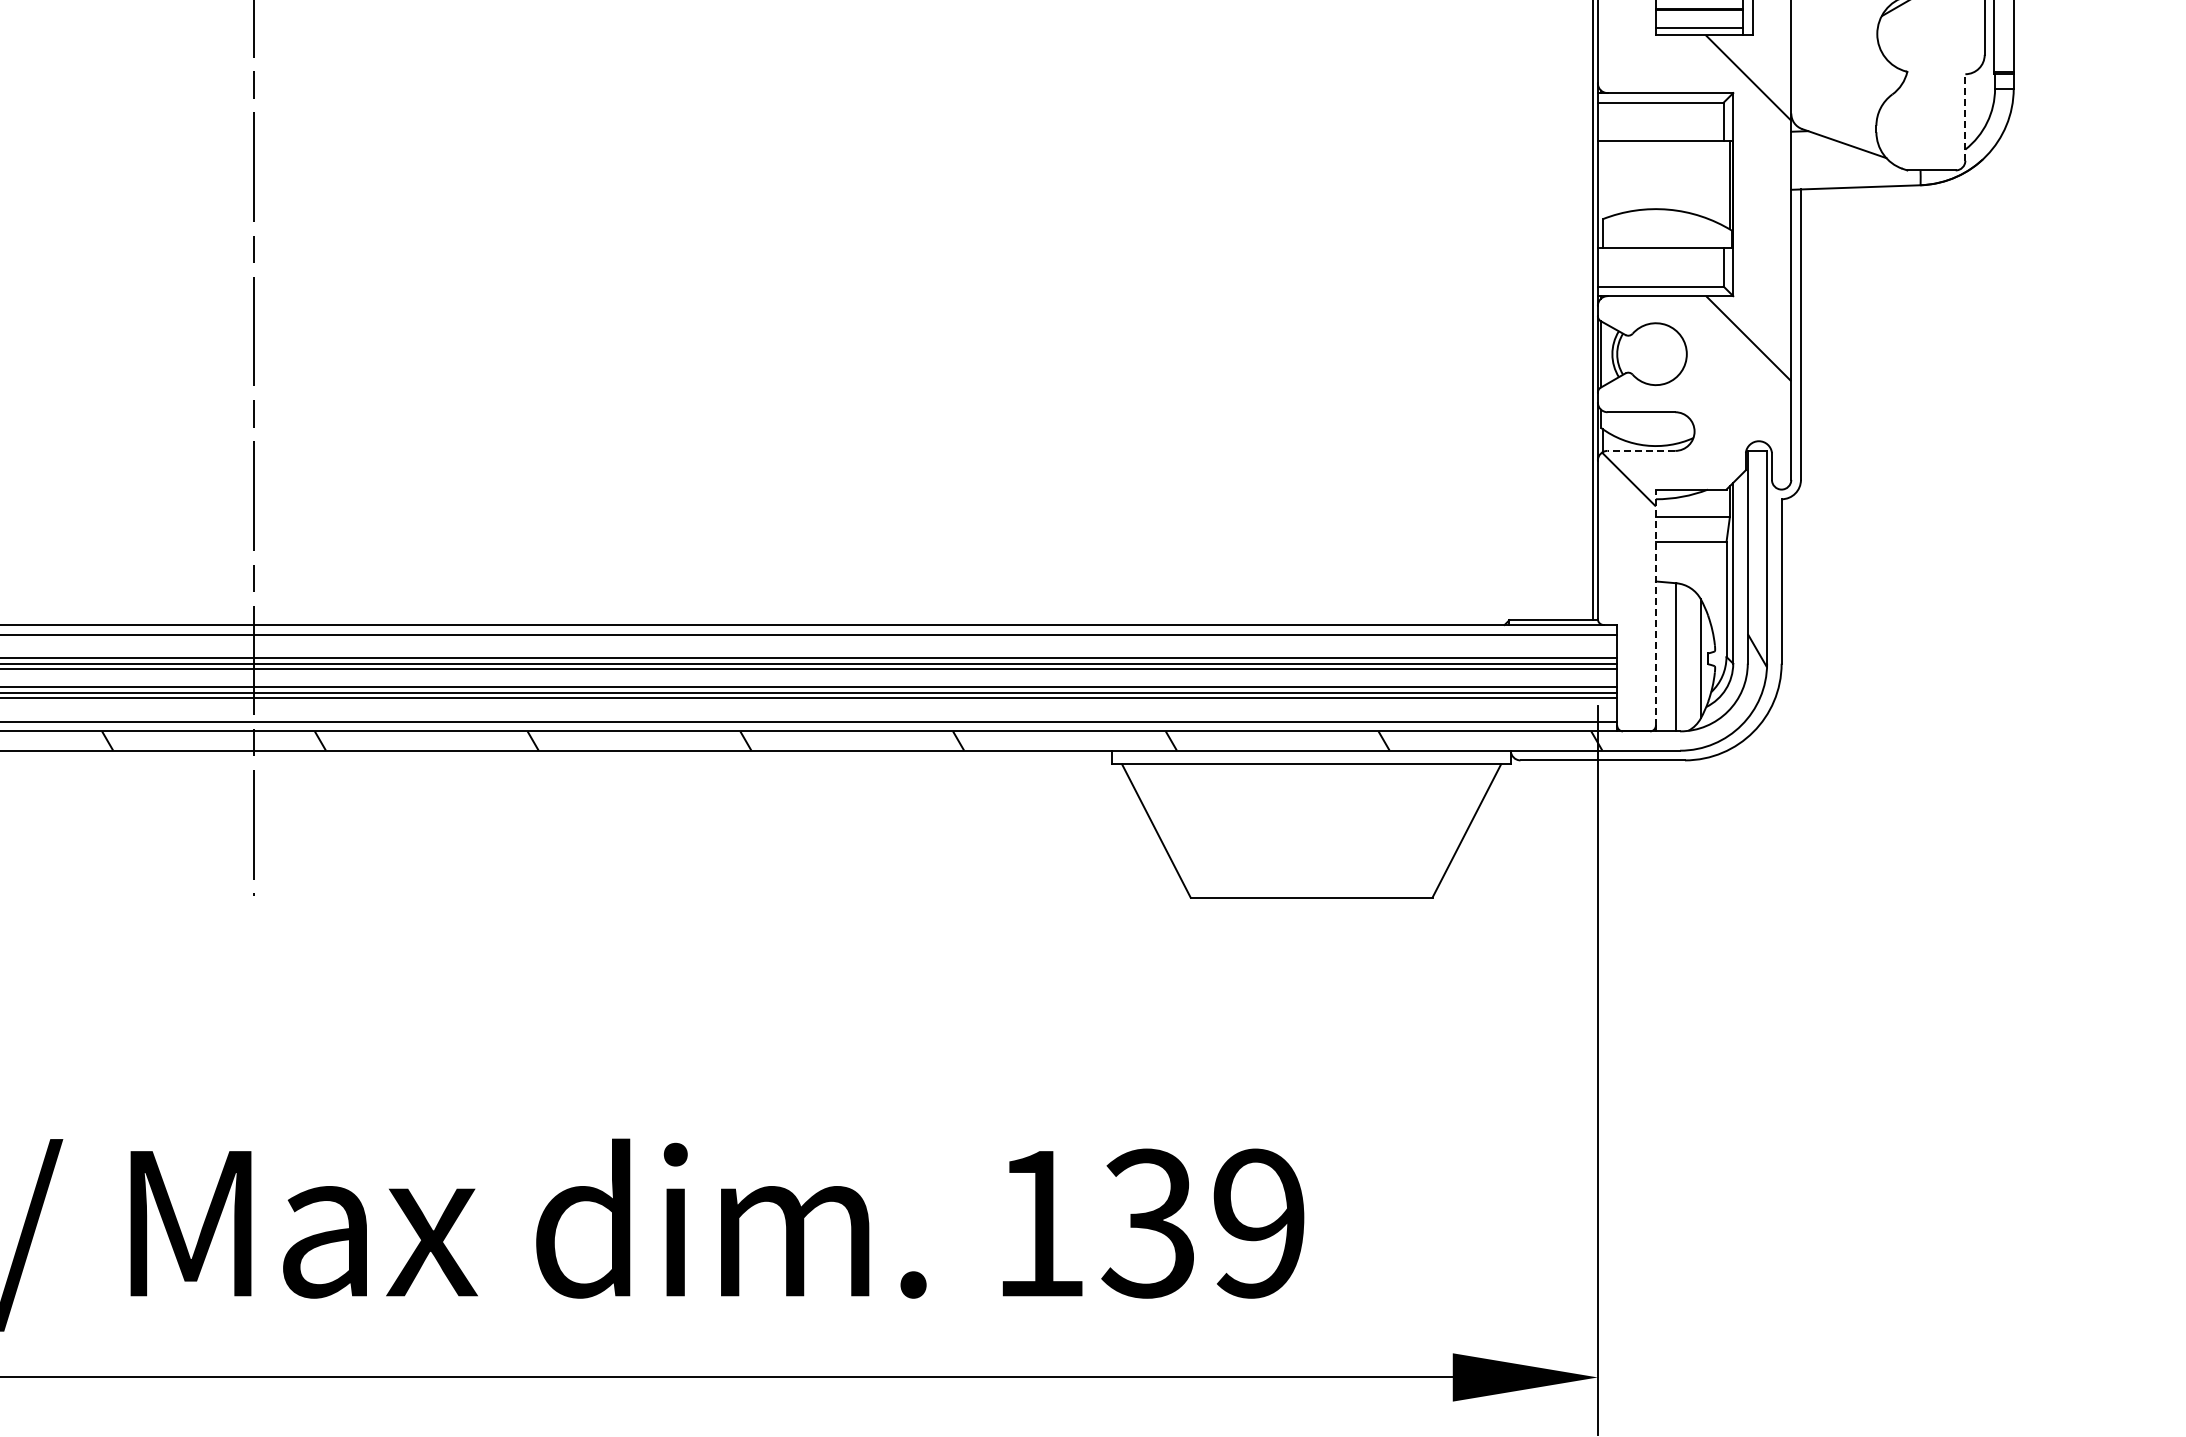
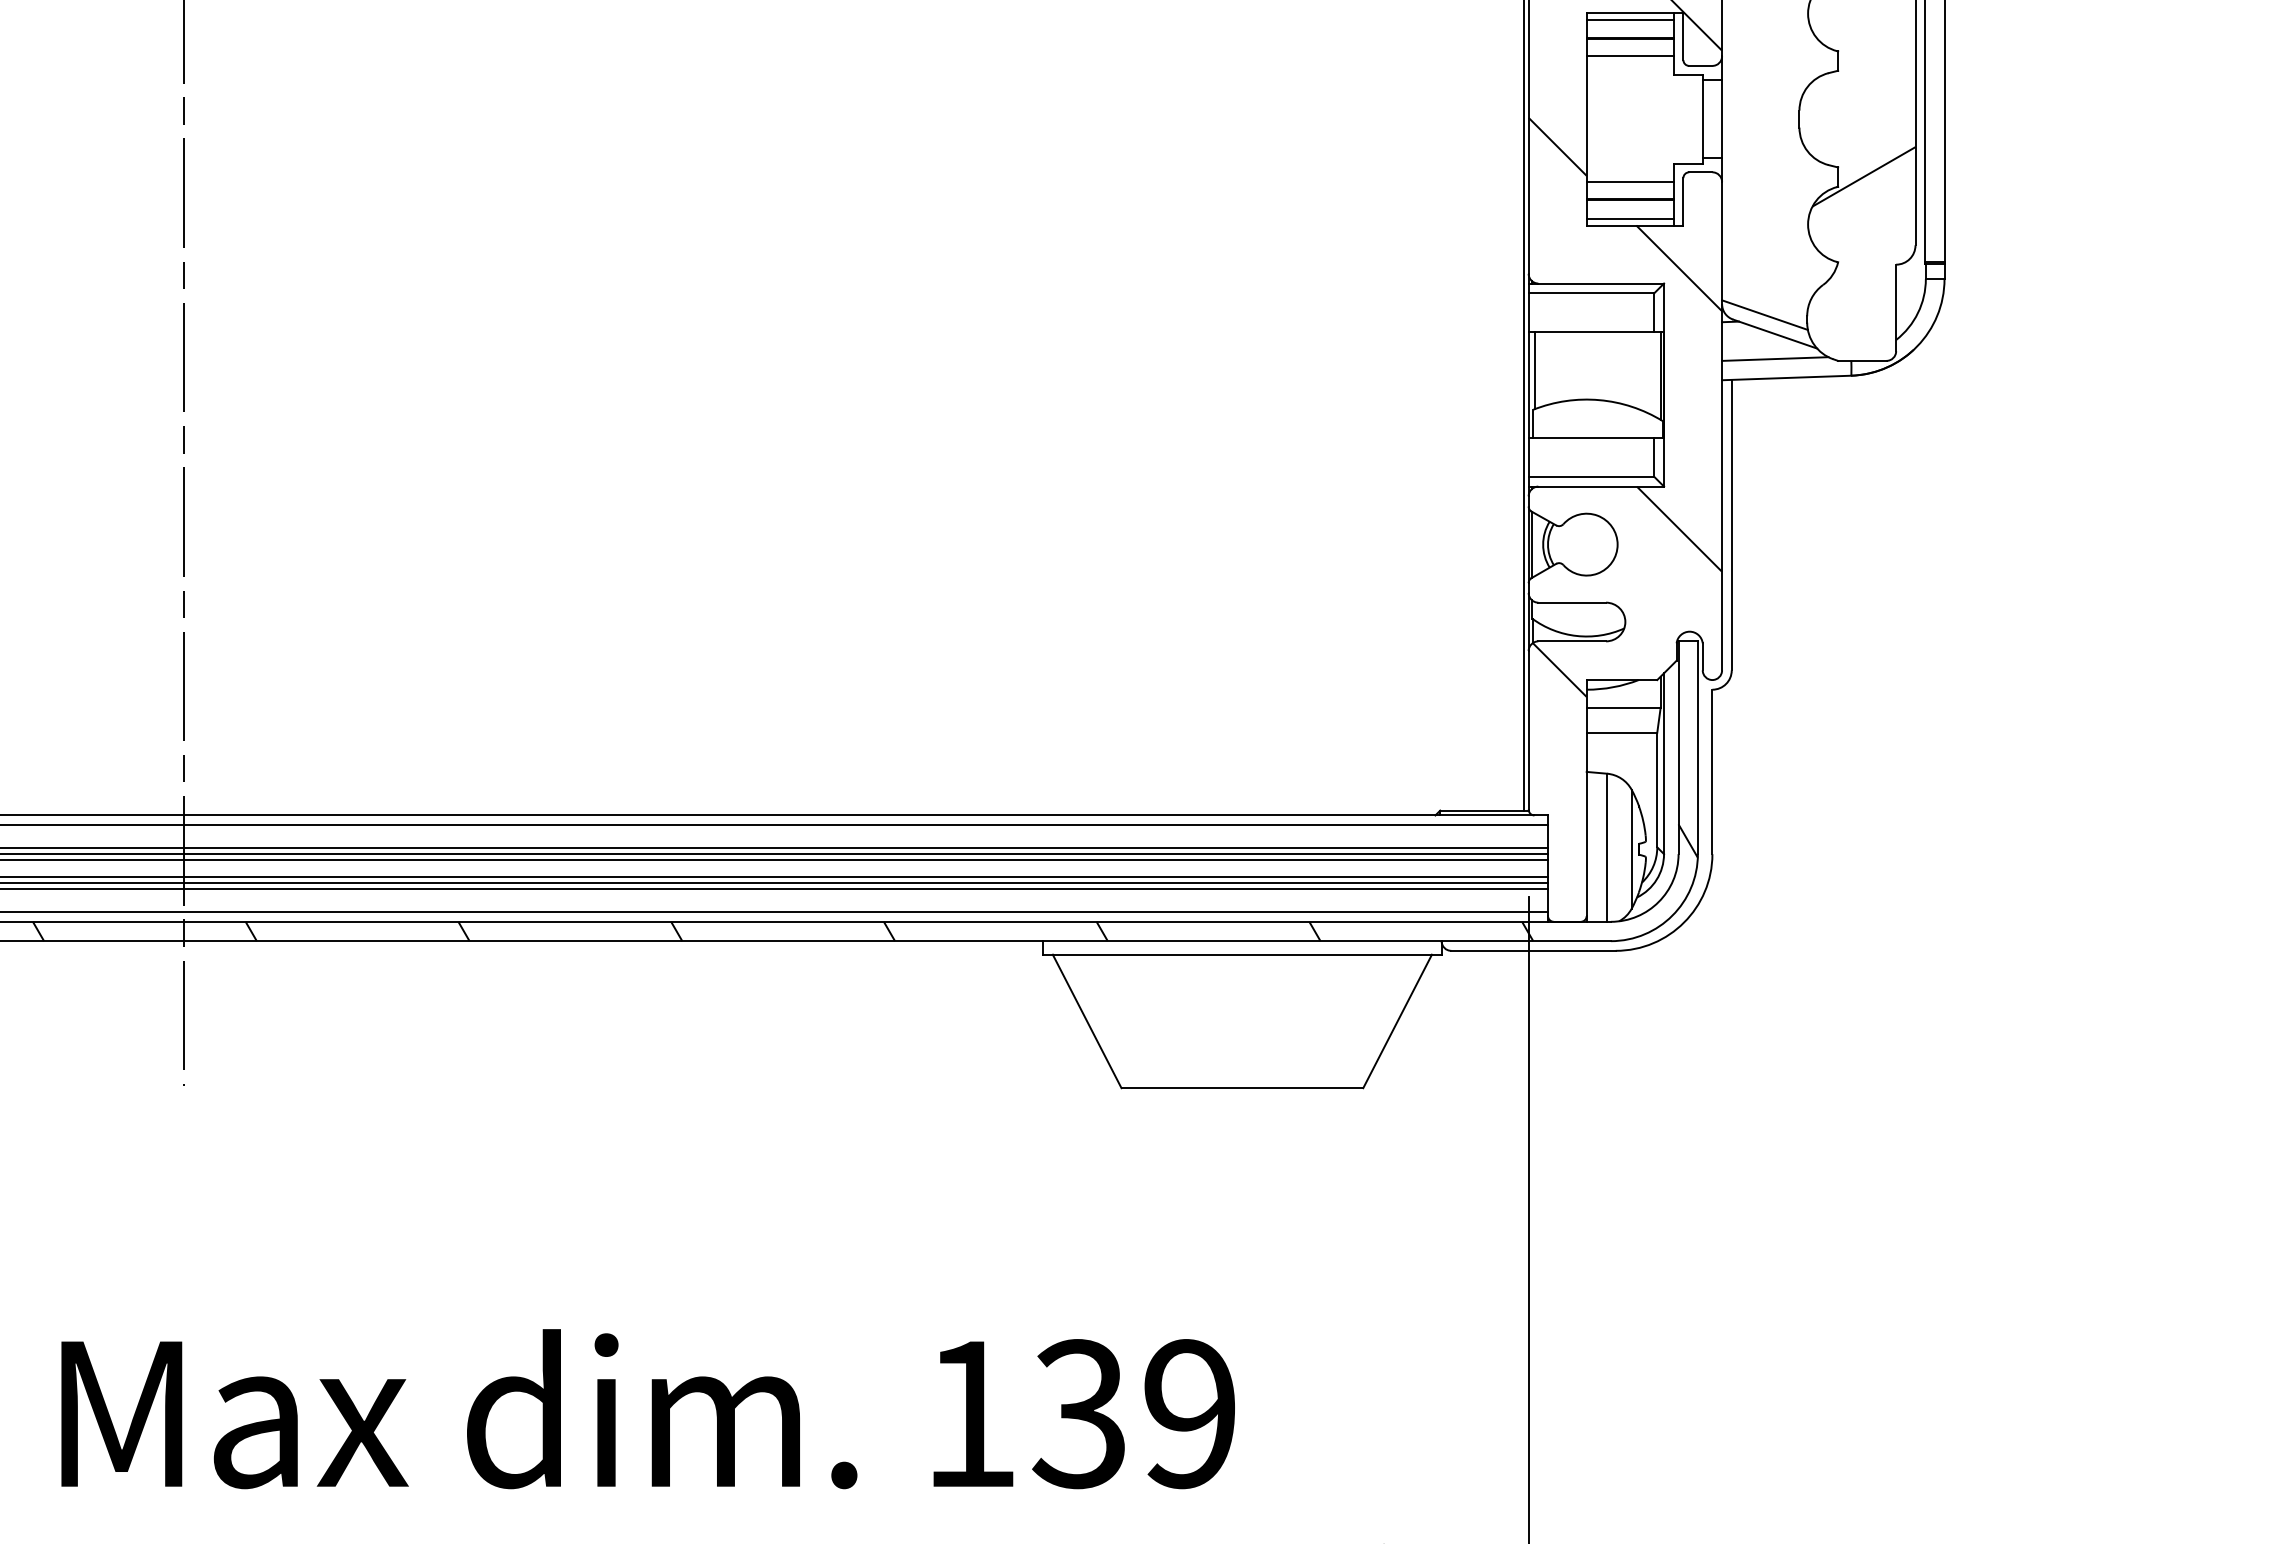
line: (1965, 117) -> (1896, 307), dashed -> solid
line: (1833, 124) -> (1764, 314), added
line: (1844, 168) -> (1775, 358), added
line: (1604, 179) -> (1535, 369), added
line: (1641, 451) -> (1572, 641), dashed -> solid
line: (1655, 608) -> (1586, 798), dashed -> solid

